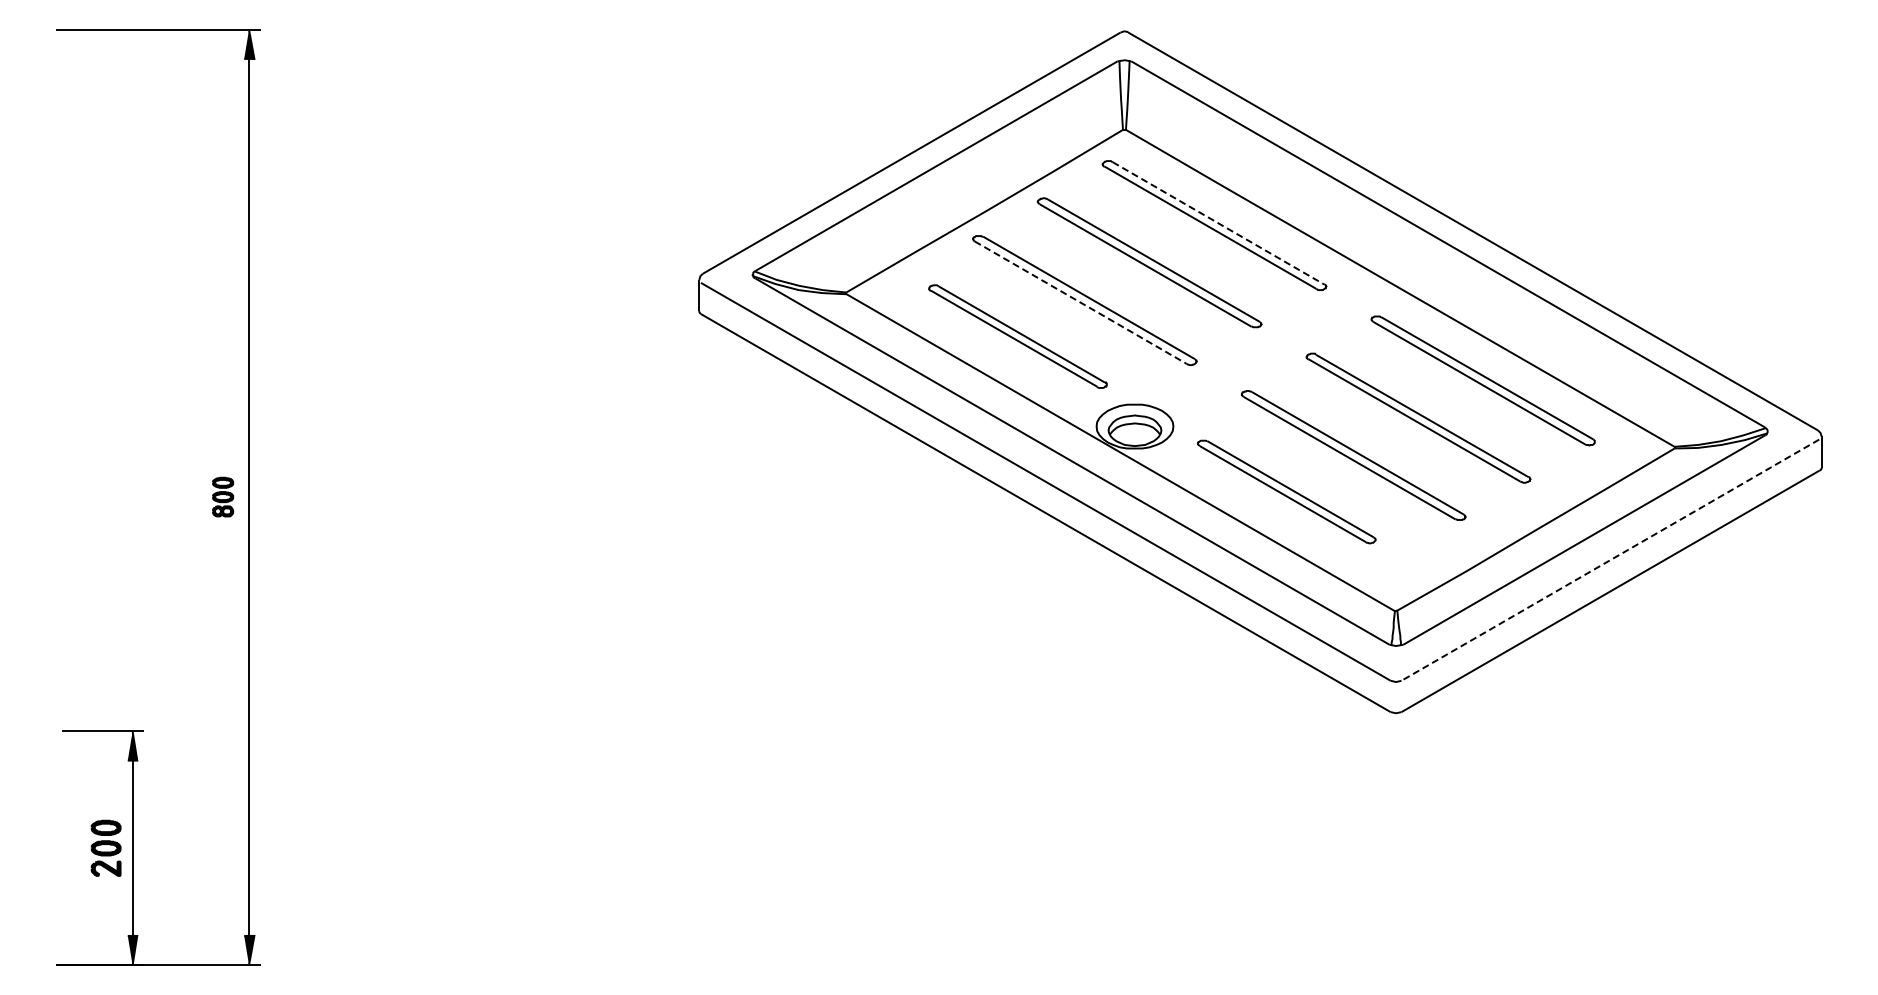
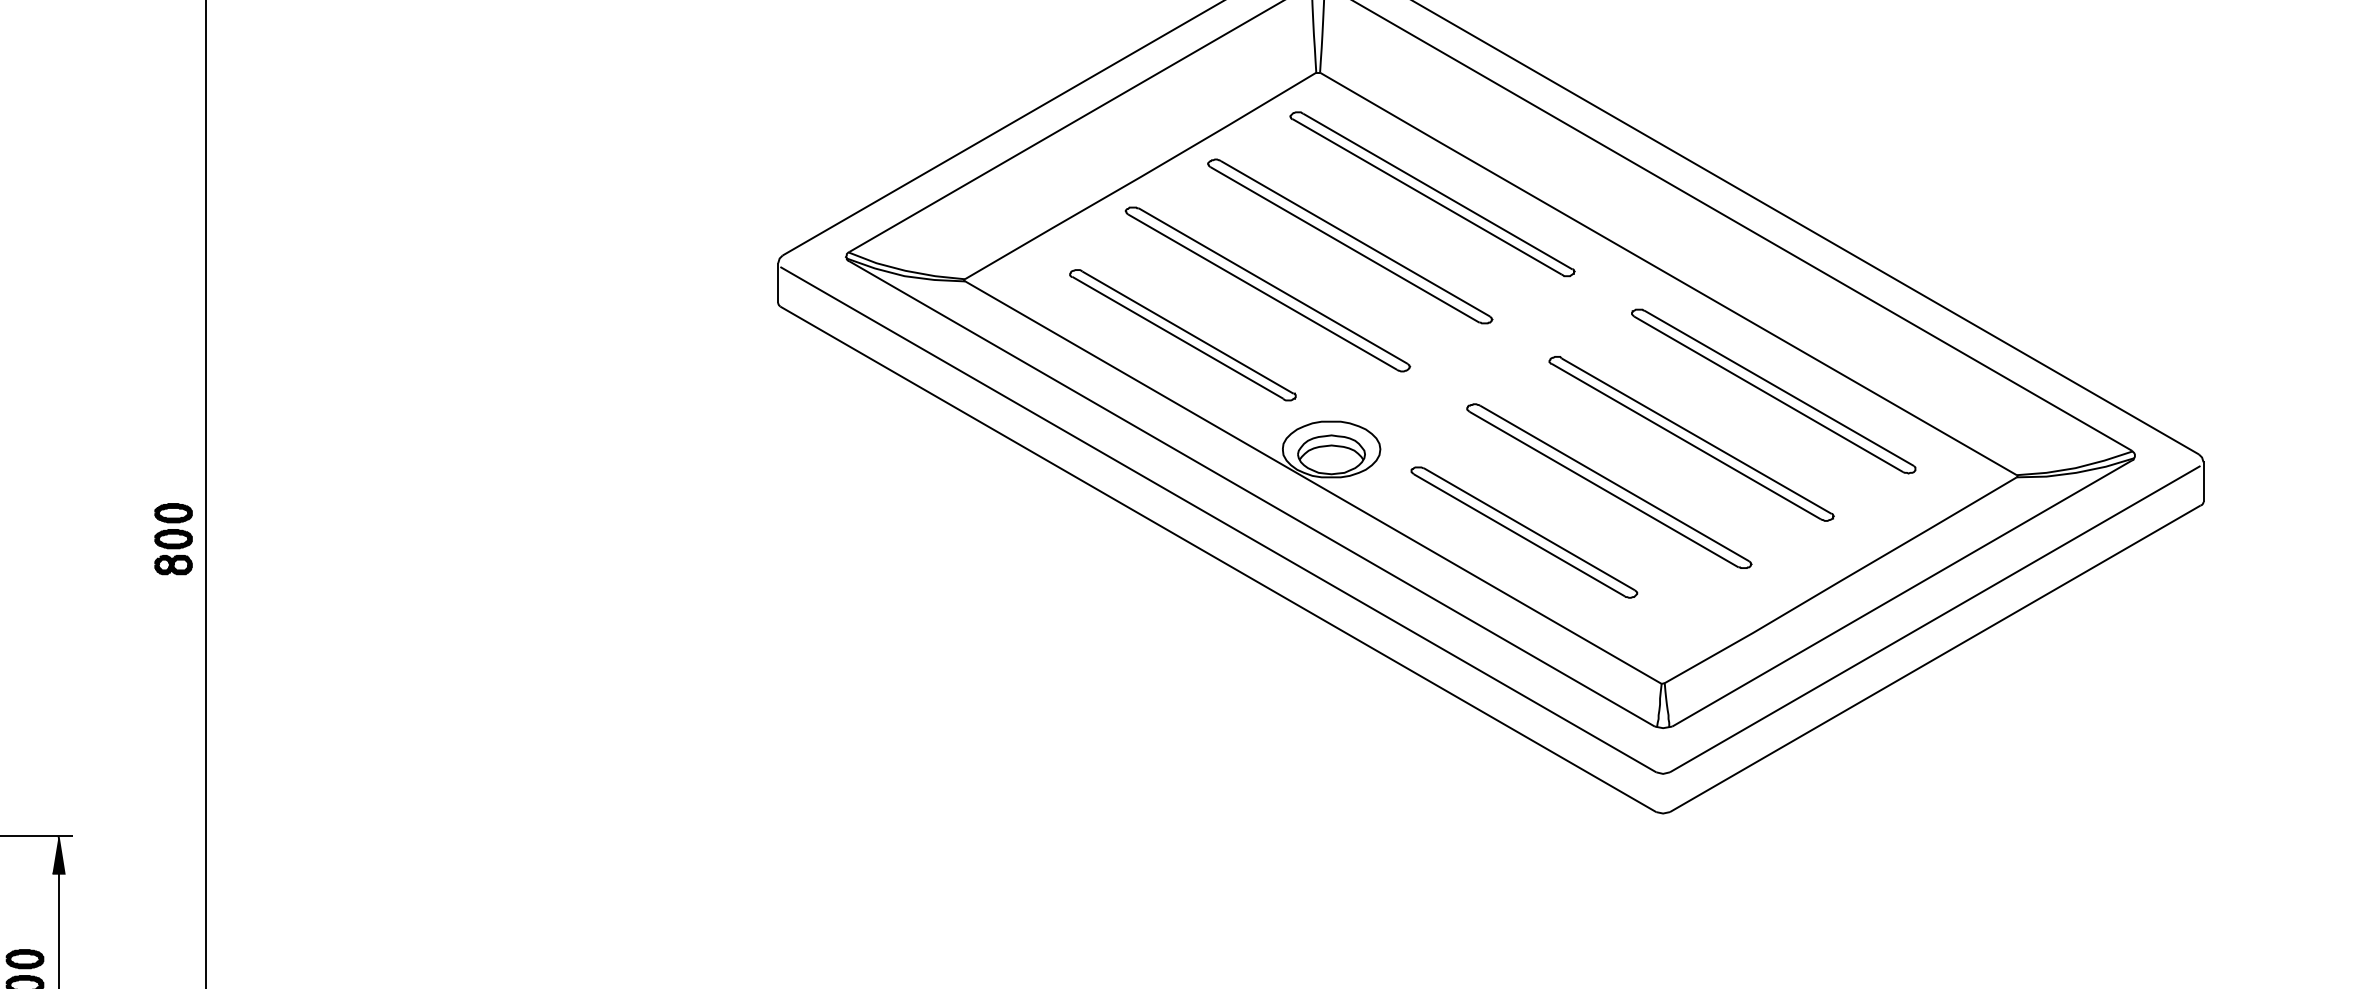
line: (1219, 223) -> (1438, 191), dashed -> solid
line: (1081, 302) -> (1263, 291), dashed -> solid
part: (222, 496) -> (172, 538), size x1.43
line: (1609, 560) -> (1934, 619), dashed -> solid

